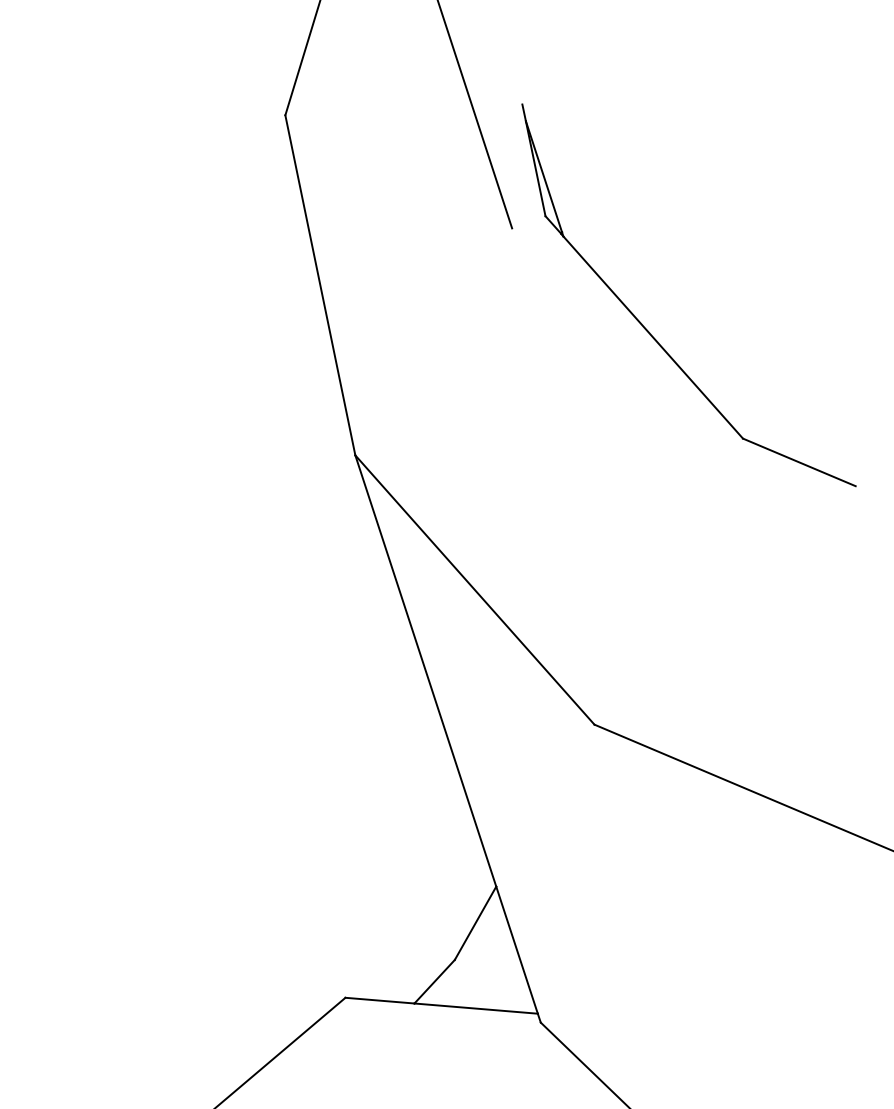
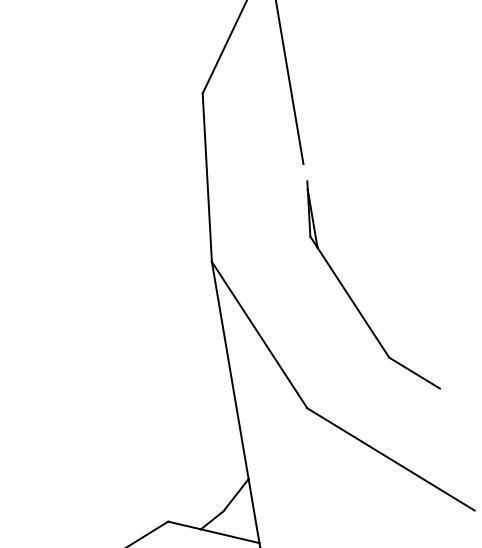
part: (647, 327) -> (351, 297), moved

